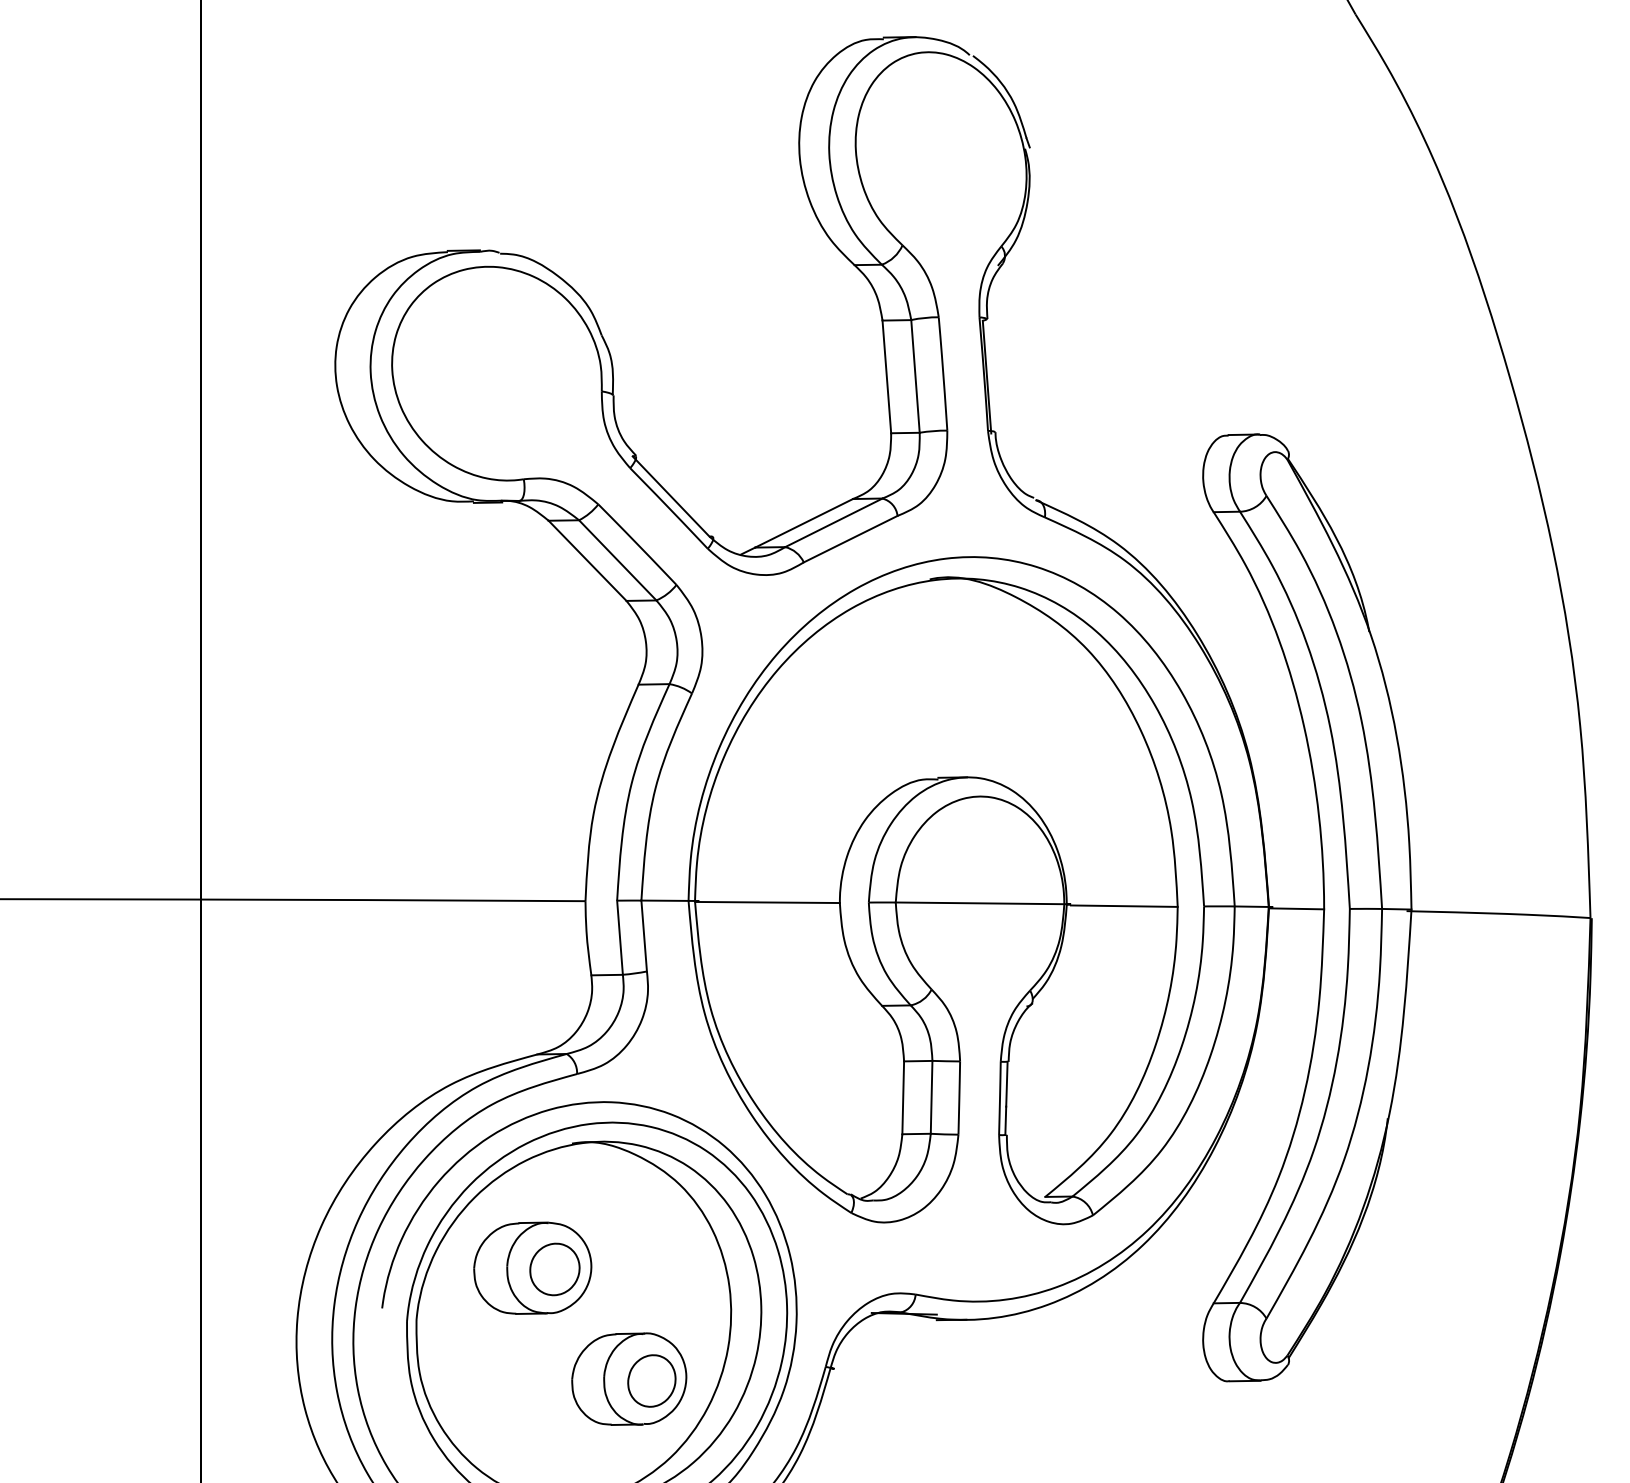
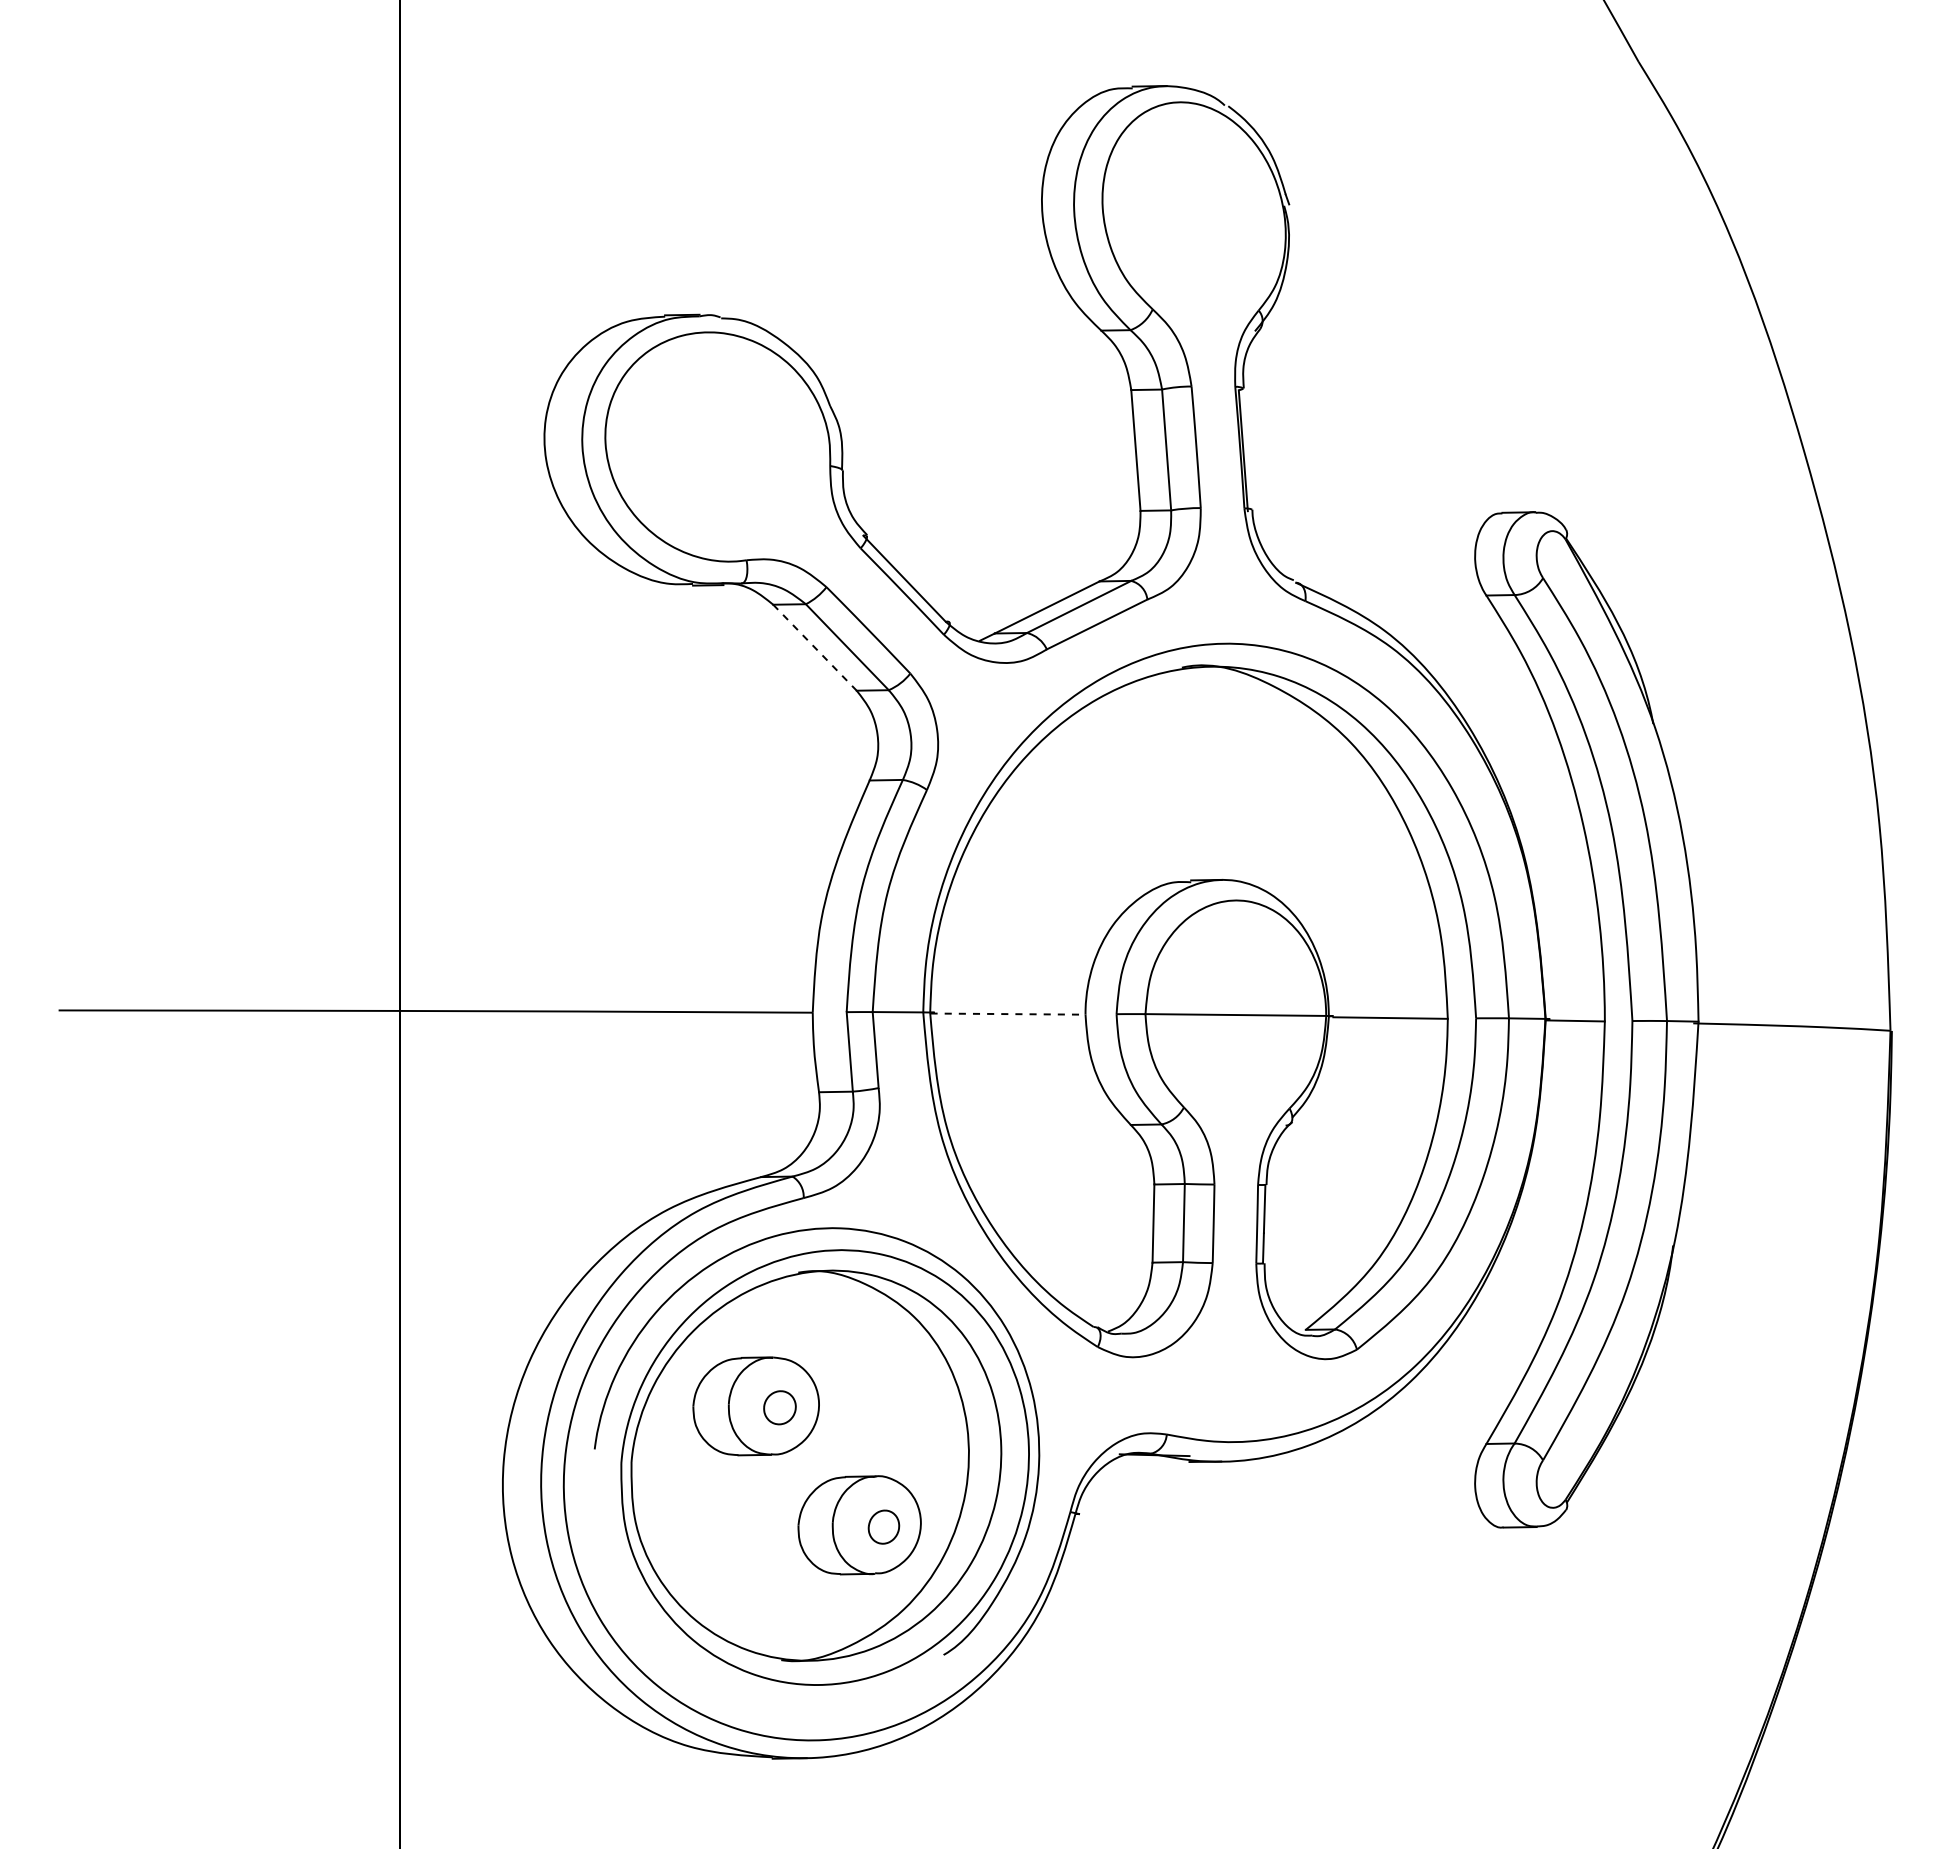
line: (587, 560) -> (814, 647), solid -> dashed
line: (768, 902) -> (1008, 1014), solid -> dashed
part: (554, 1269) -> (779, 1407), size x0.6
part: (651, 1380) -> (883, 1526), size x0.6

